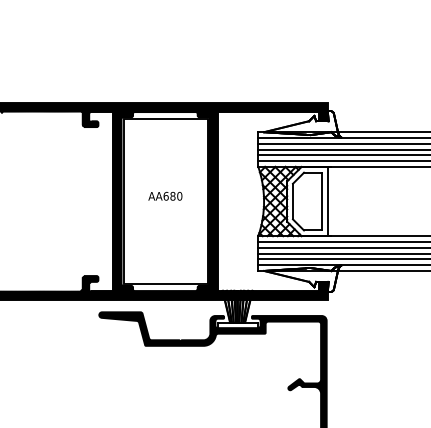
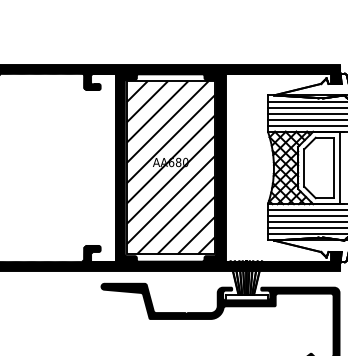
hatch: (165, 200) -> (170, 166), added

